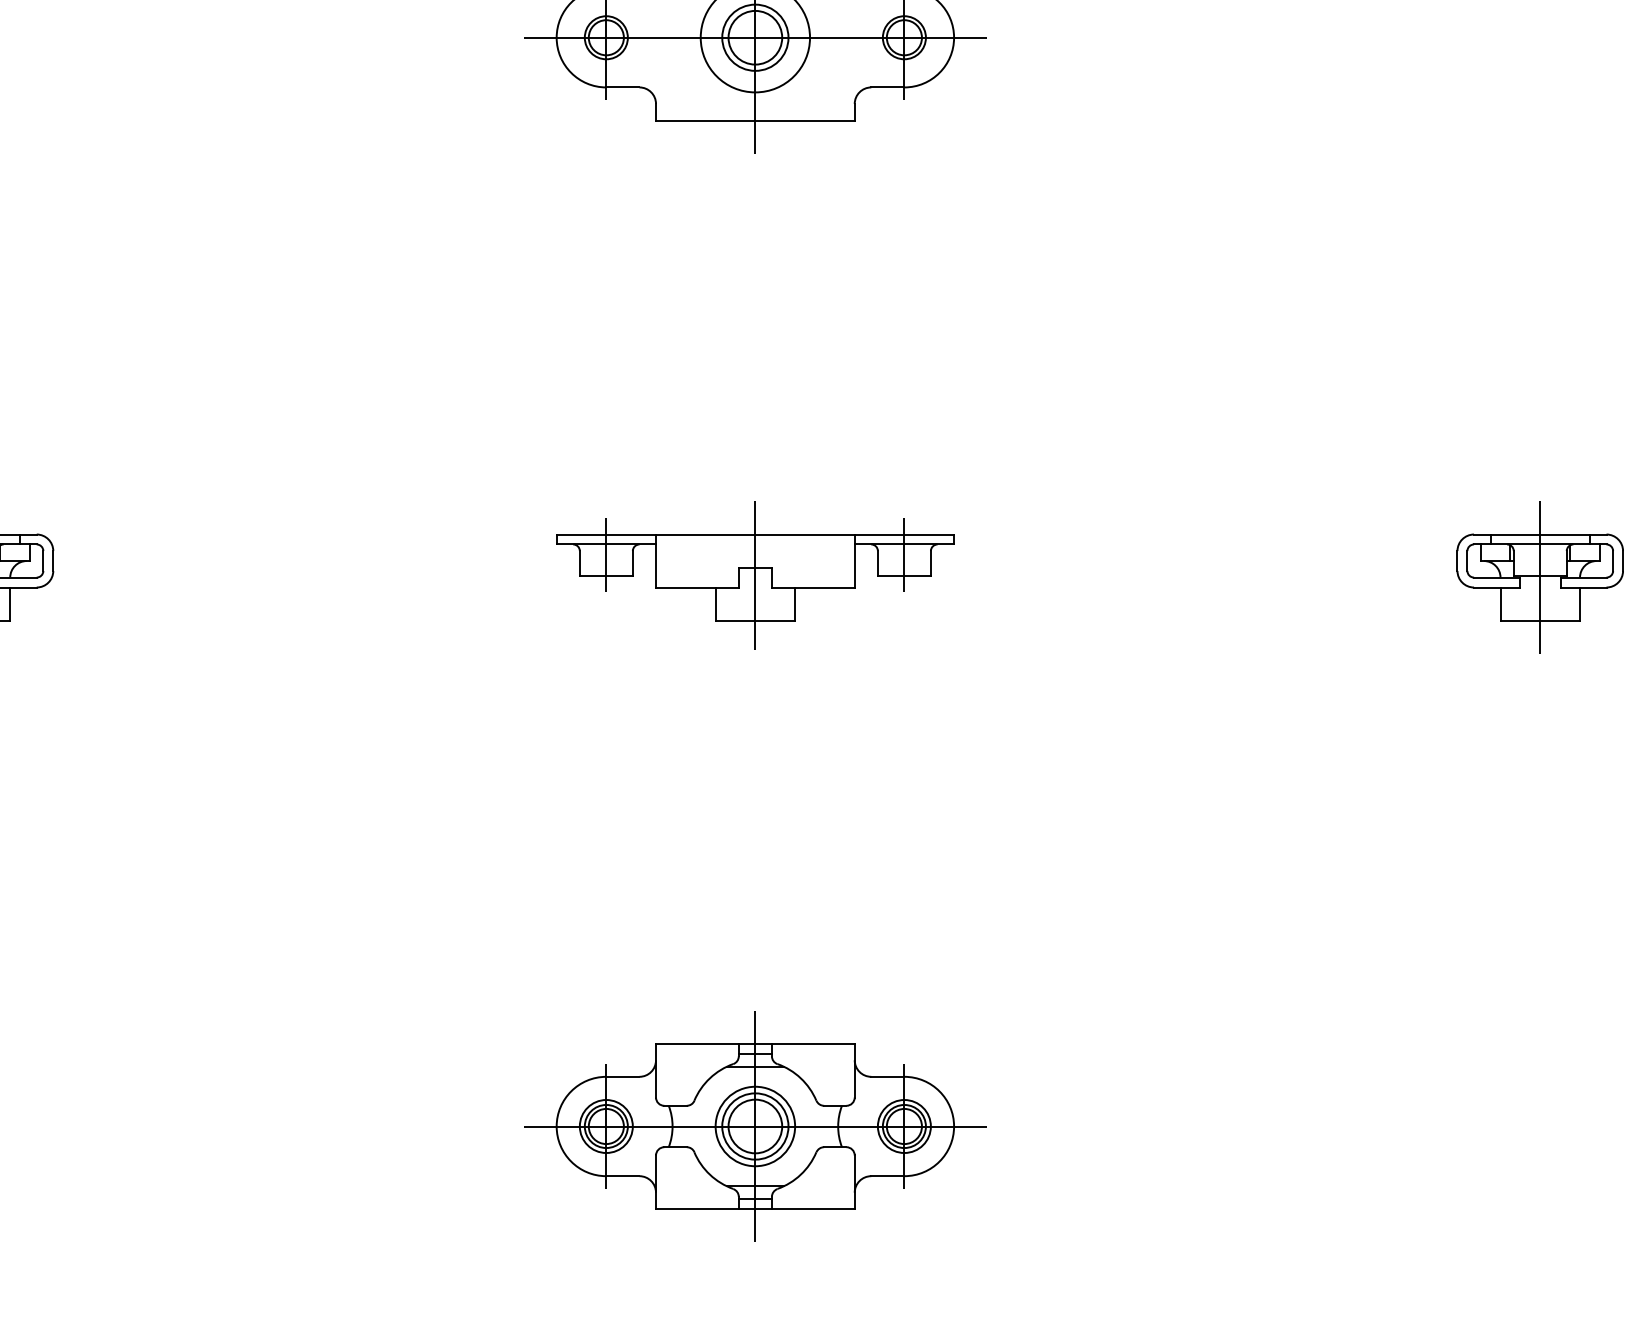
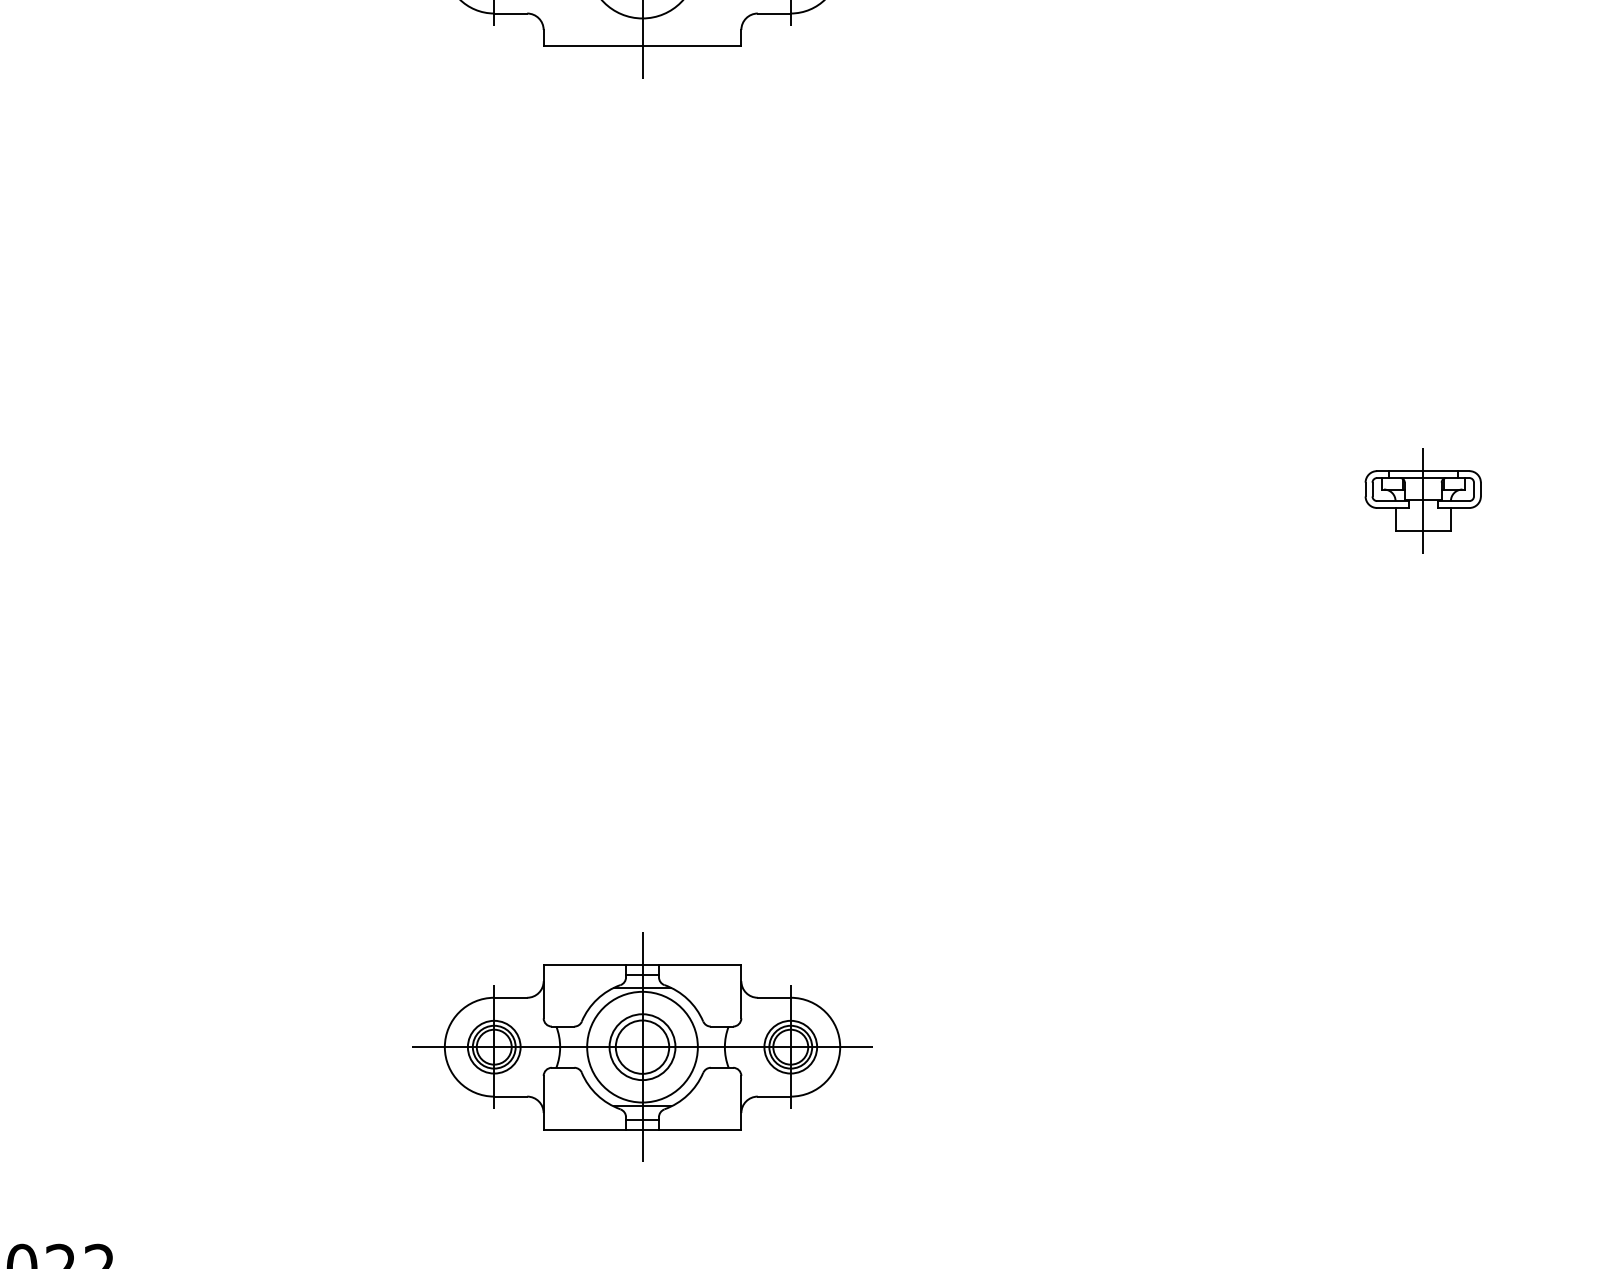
part: (755, 575) -> (642, 499), removed
part: (1539, 577) -> (1422, 501), size x0.7
circle: (755, 1126) -> (642, 1047), size x1.4

